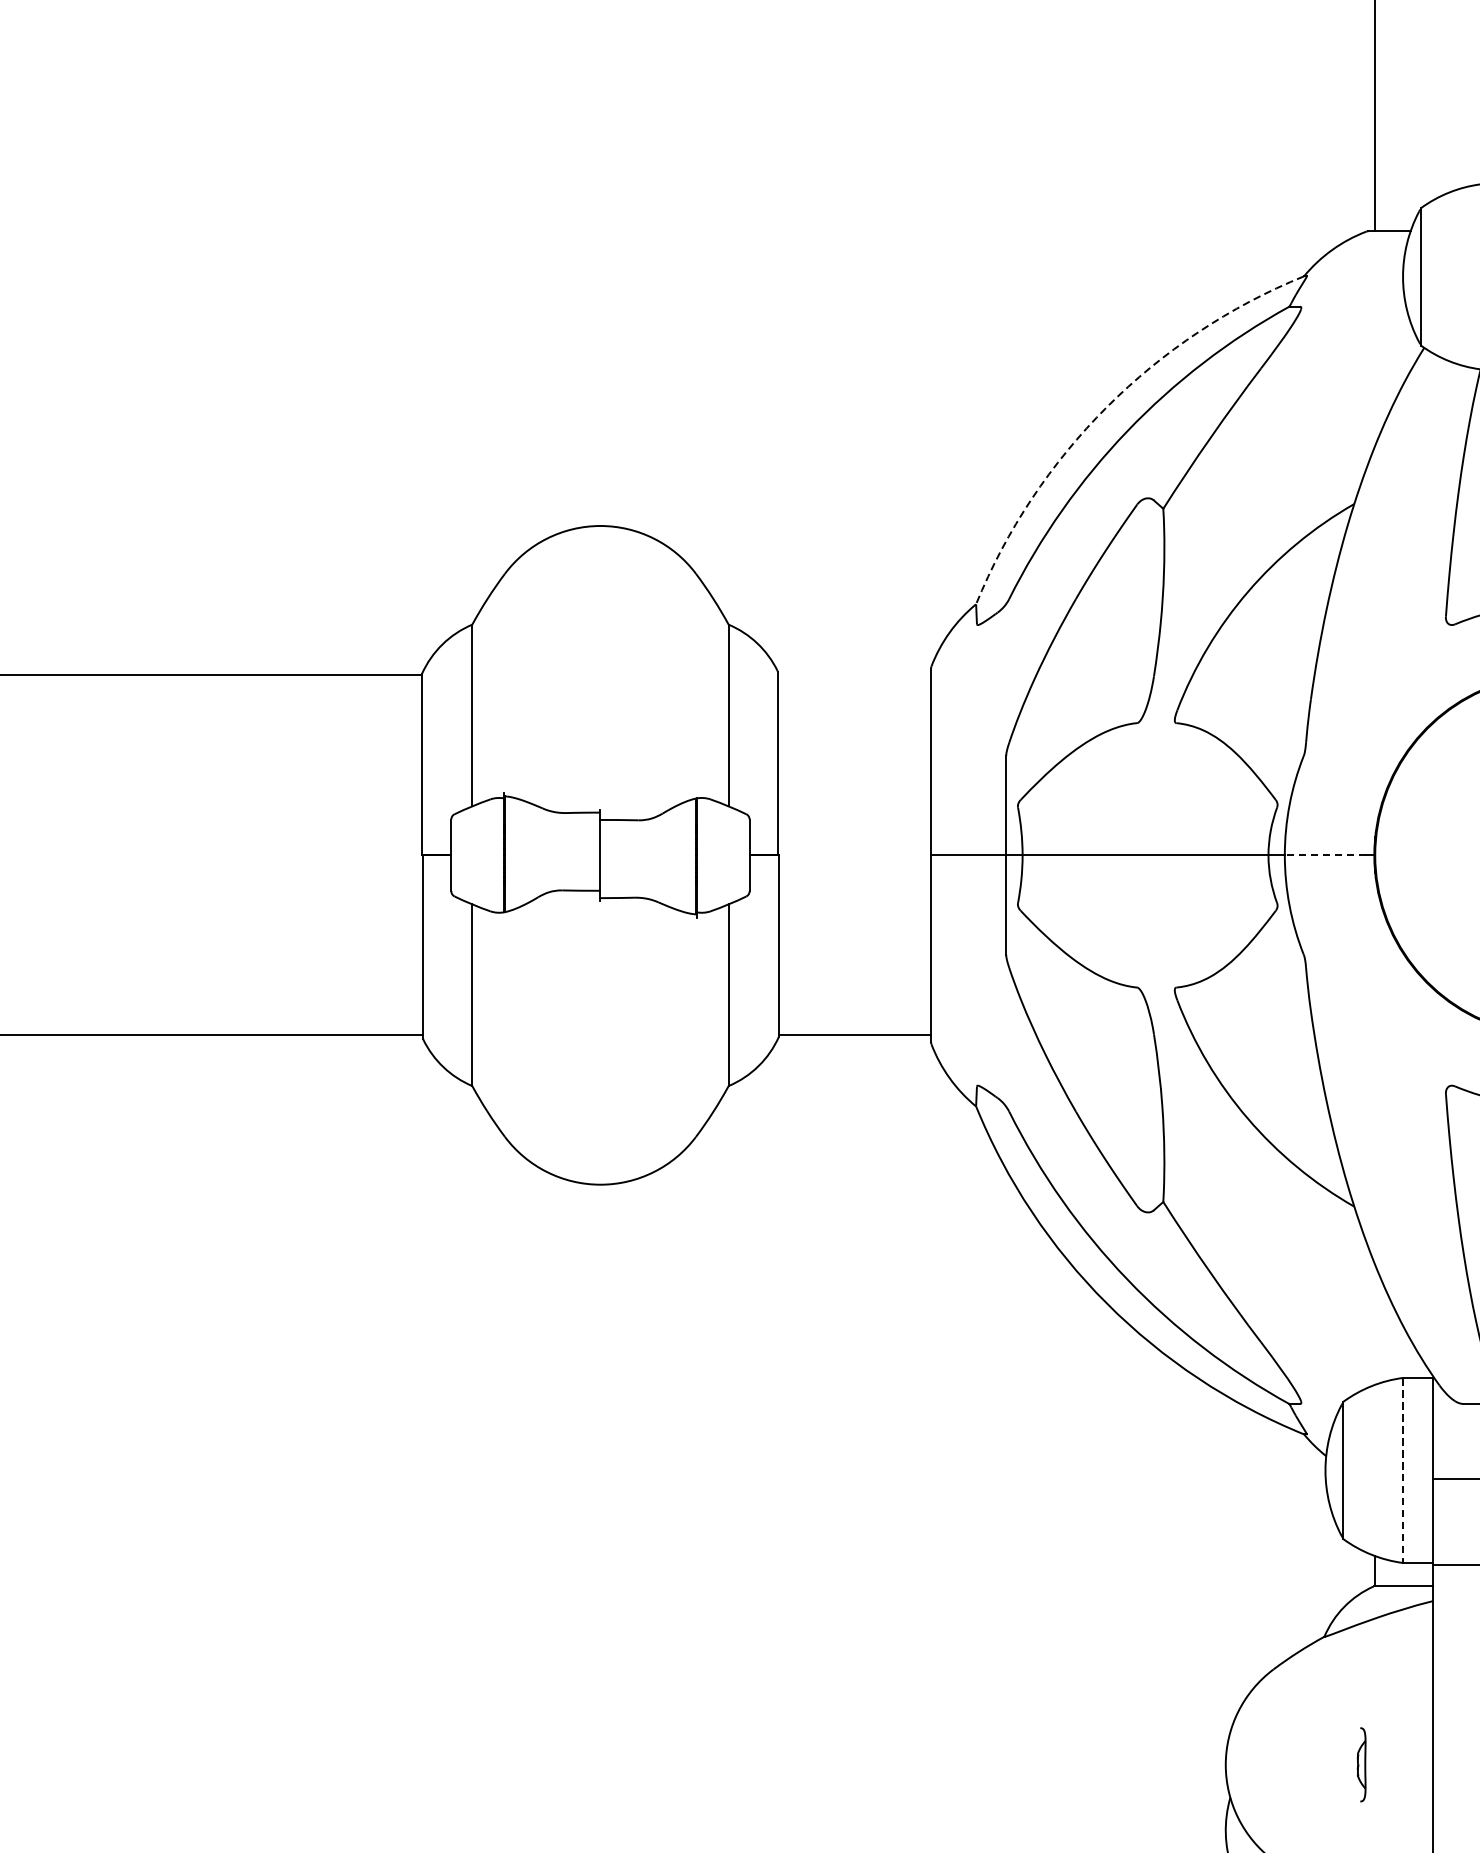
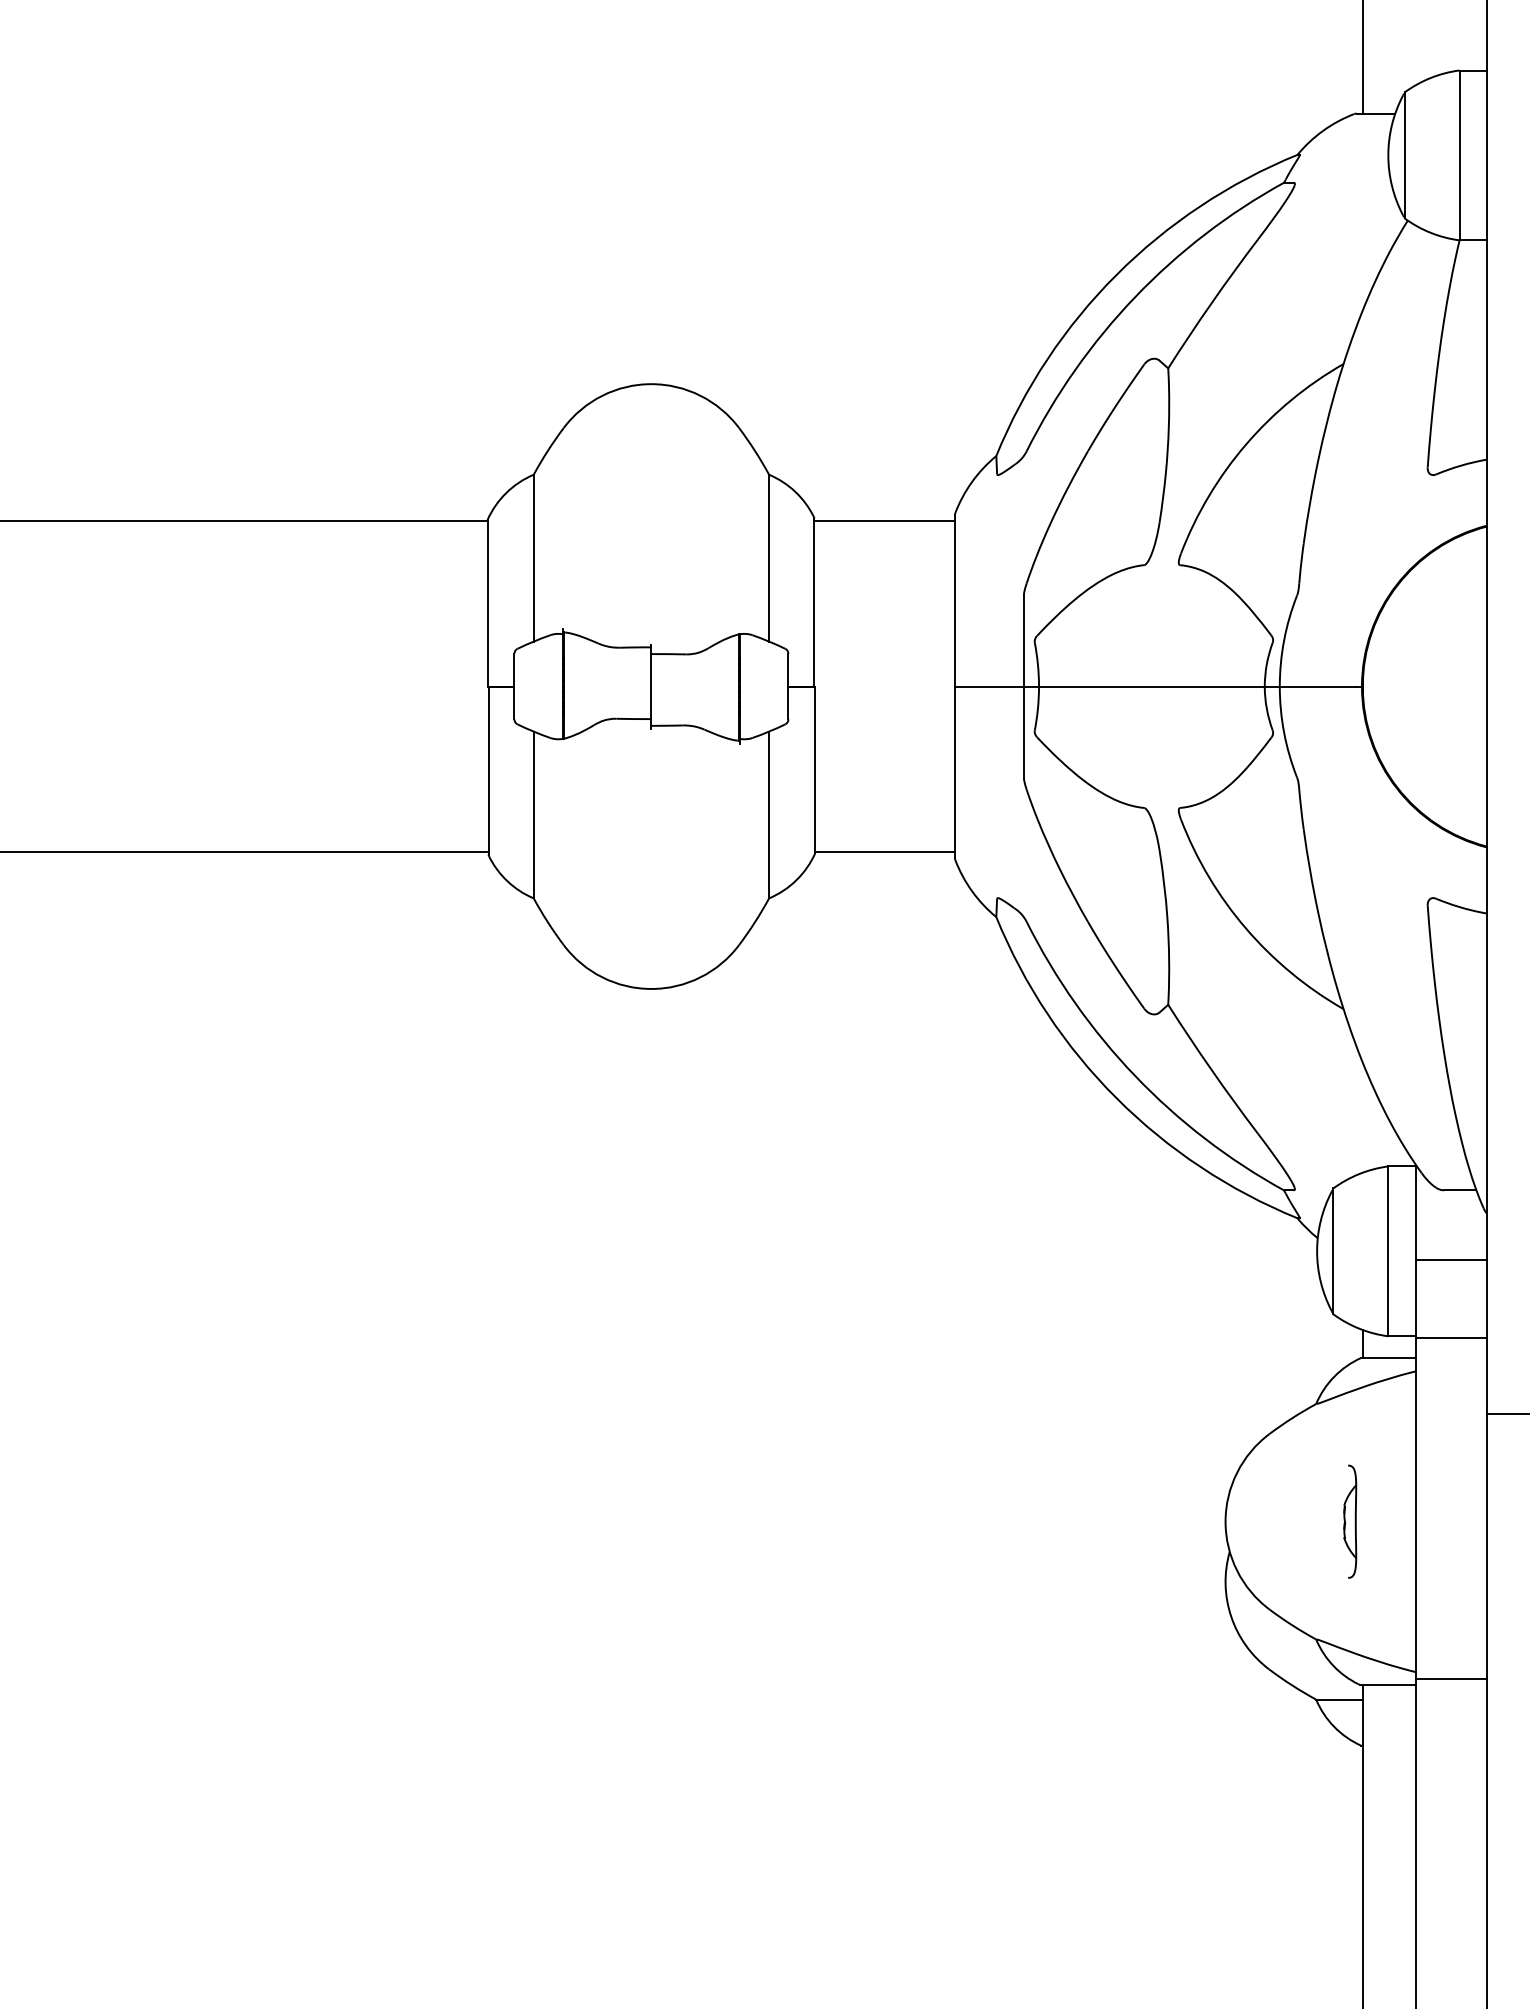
arc: (1106, 407) -> (1116, 275), dashed -> solid
line: (854, 675) -> (884, 521), added
line: (1324, 855) -> (1316, 686), dashed -> solid
line: (1403, 1470) -> (1388, 1251), dashed -> solid
part: (1361, 1764) -> (1350, 1521), size x1.67

